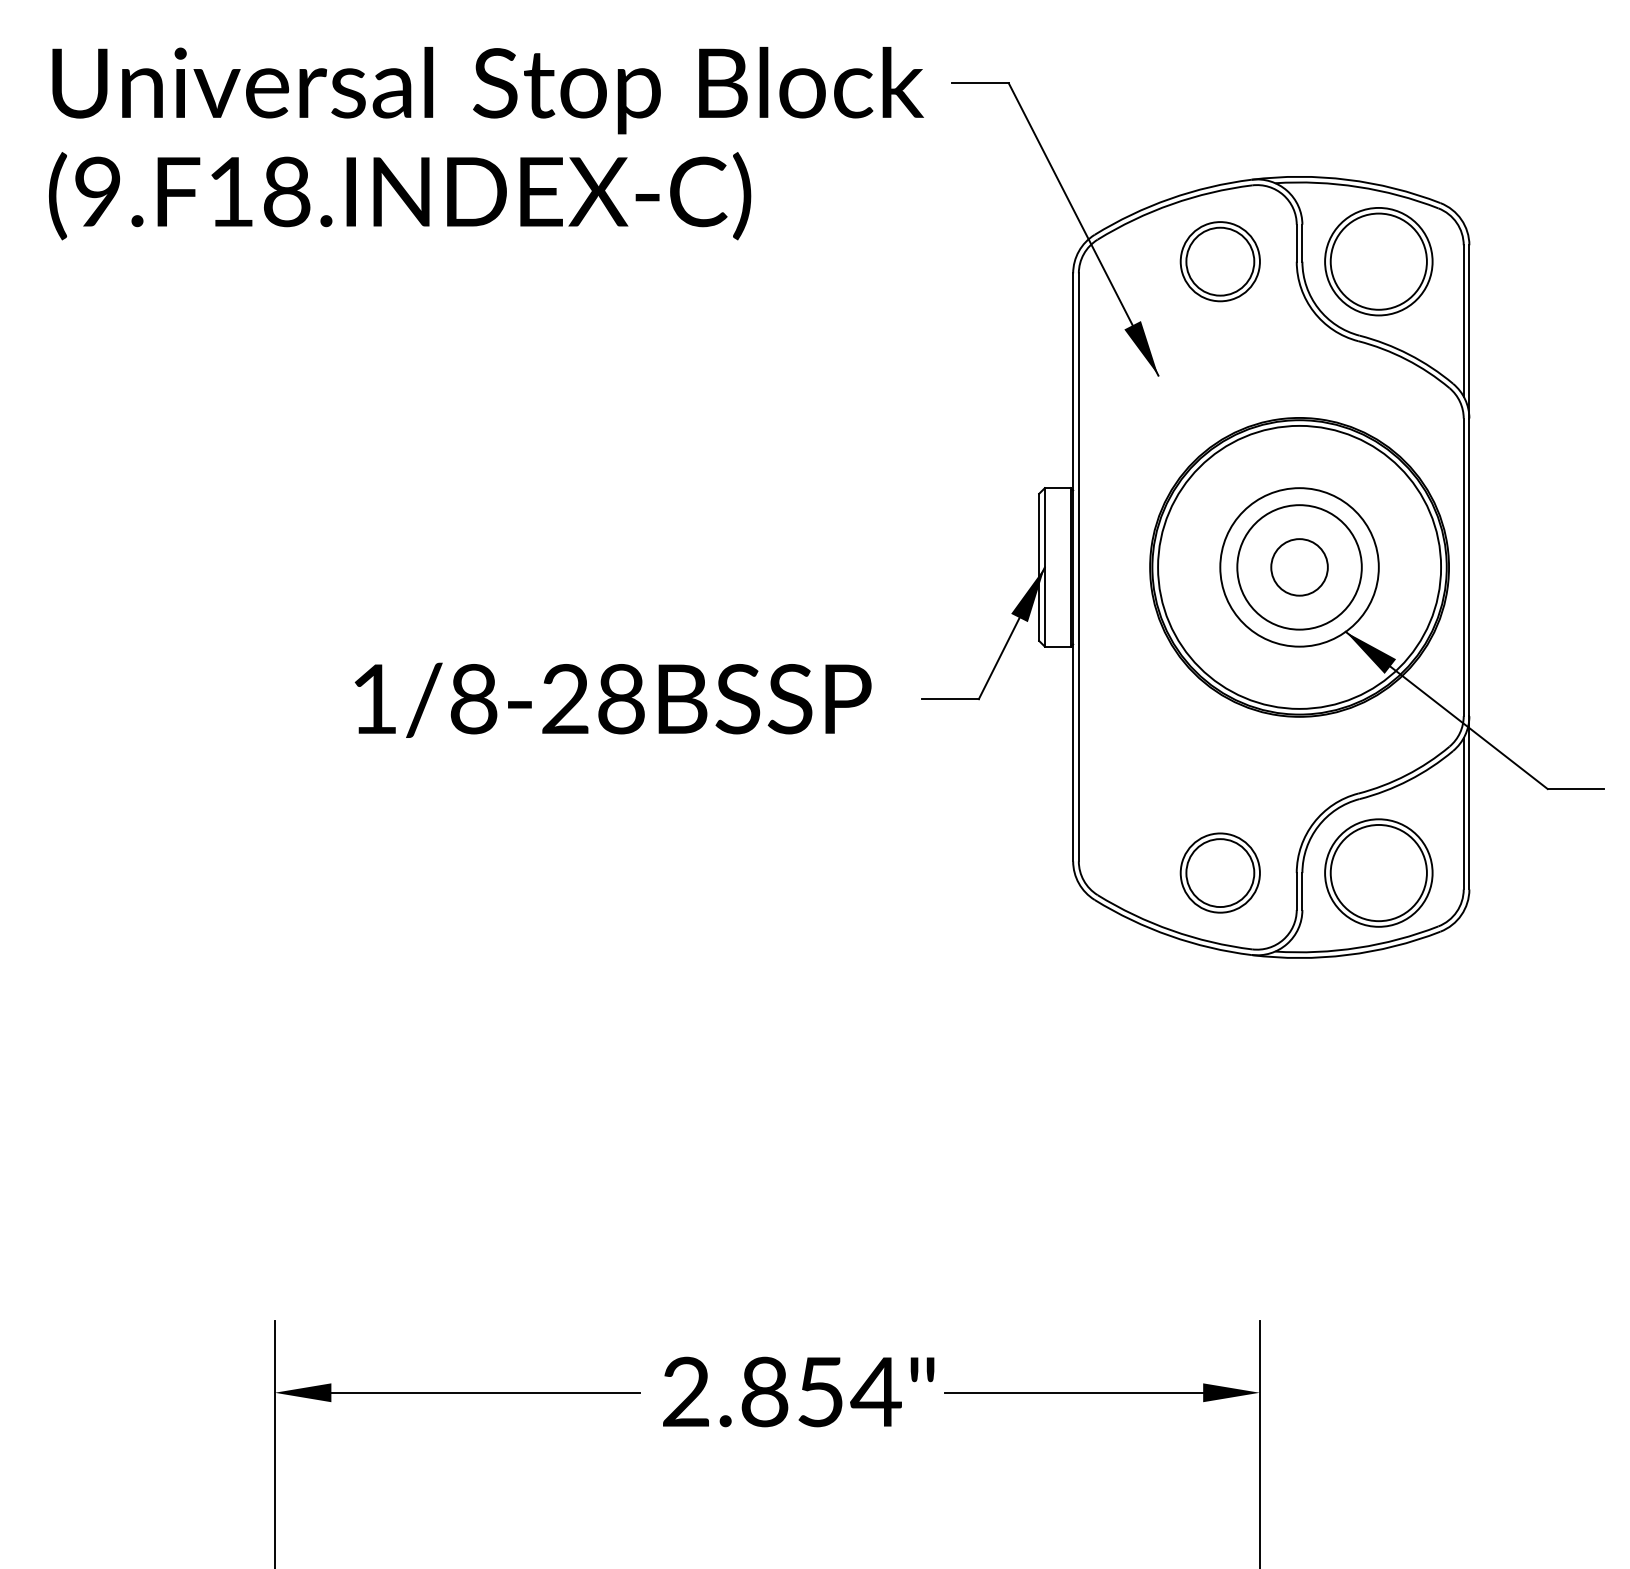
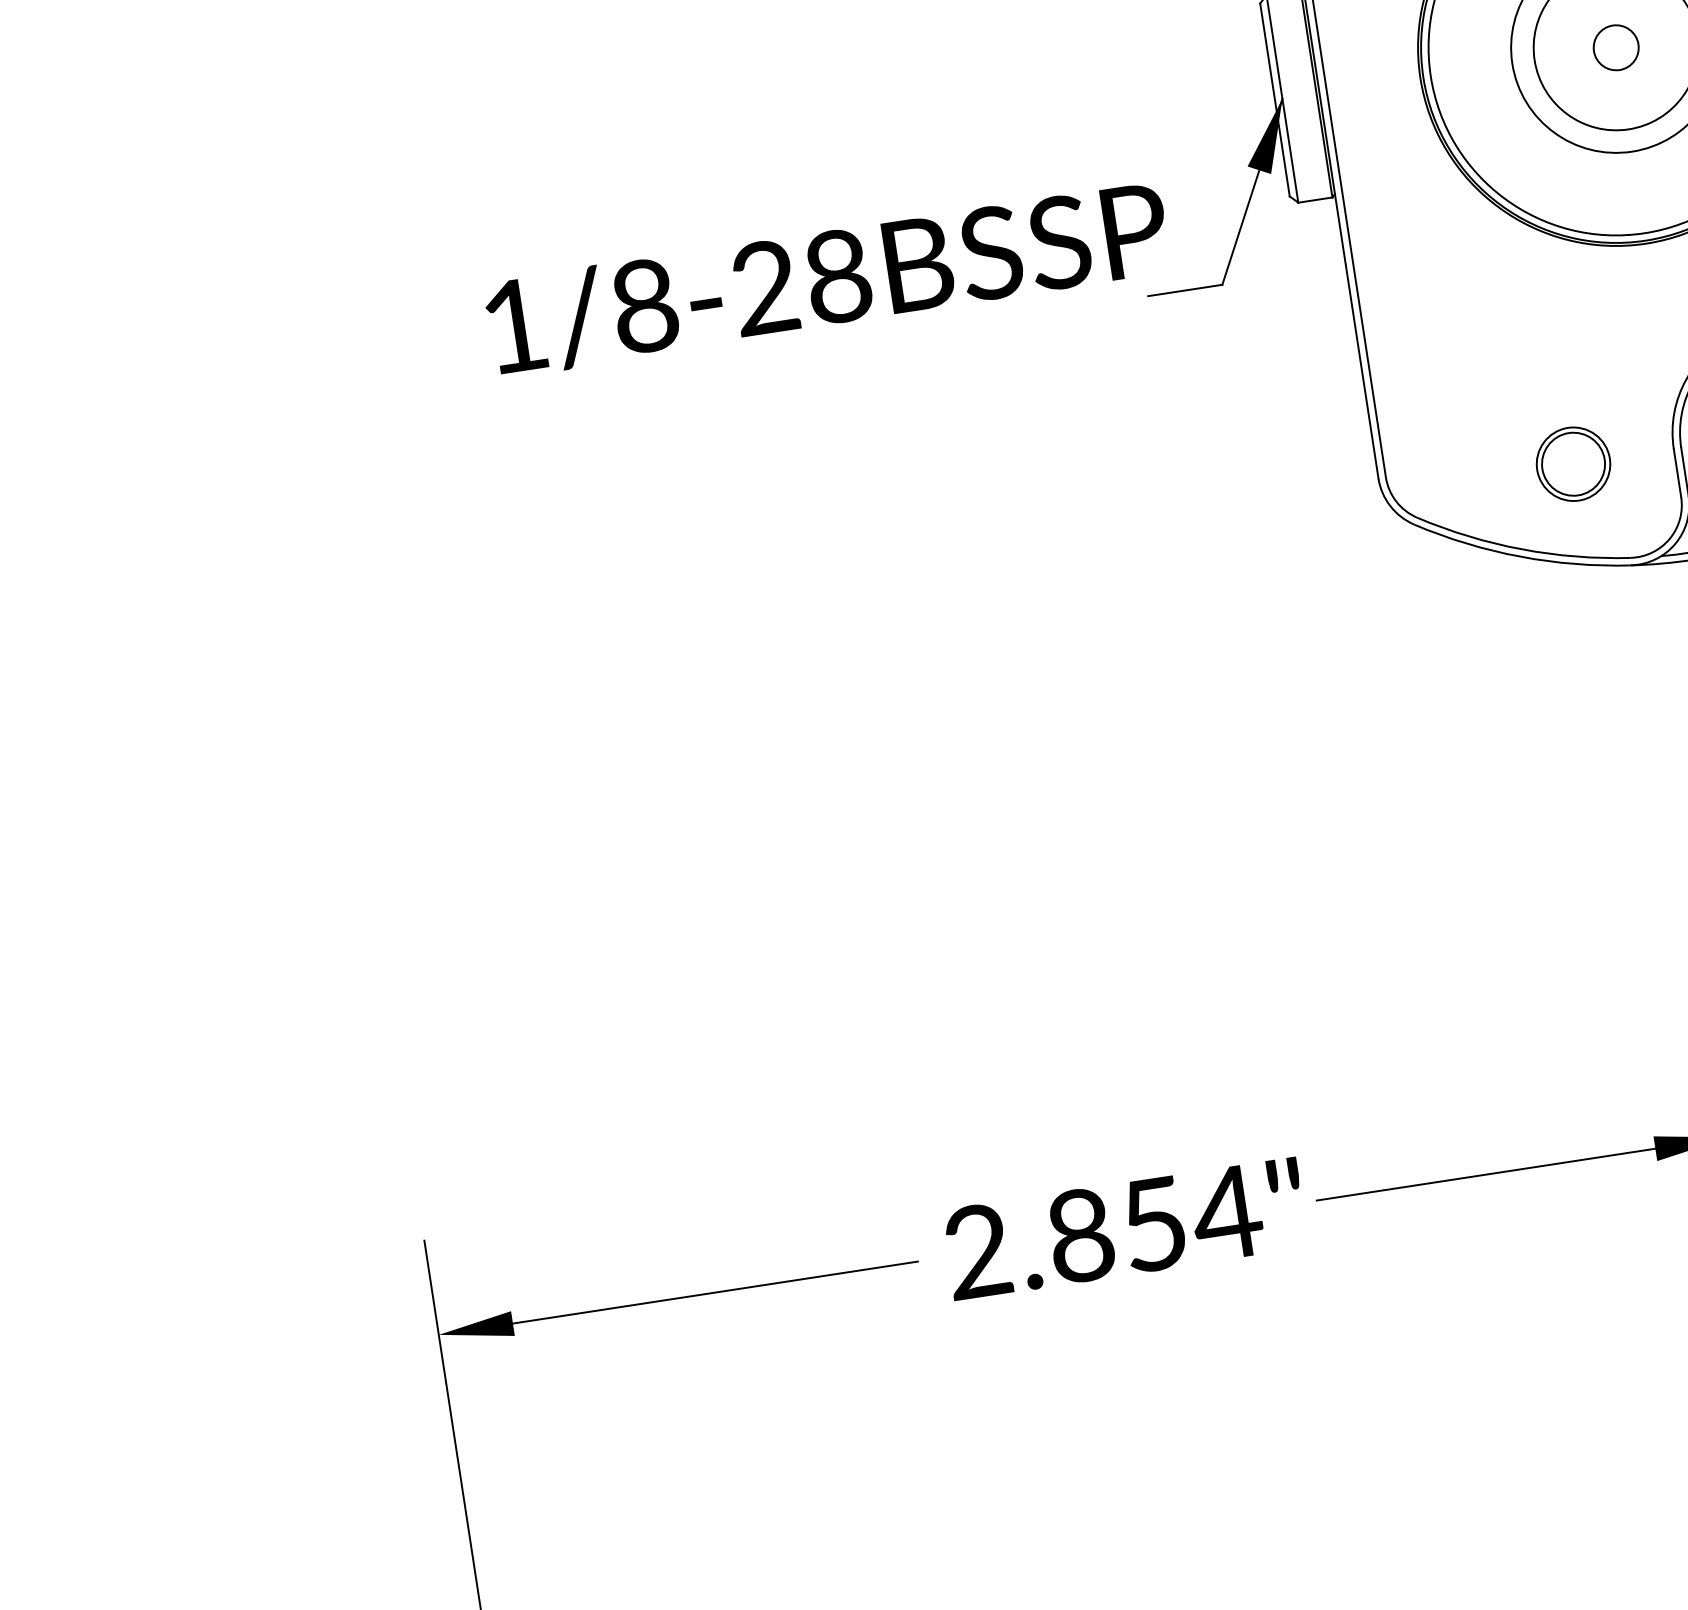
circle: (1299, 567) -> (1616, 47), size x0.6
text: (612, 699) -> (826, 278), moved
part: (1219, 872) -> (1572, 463), size x0.7

